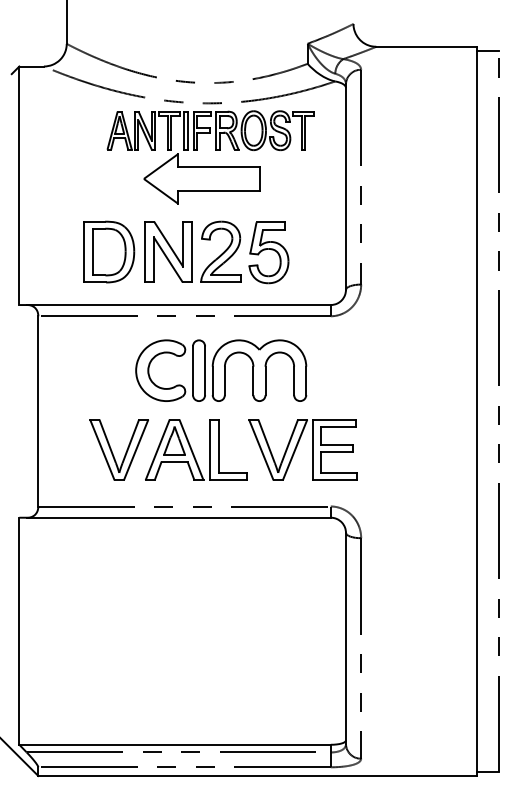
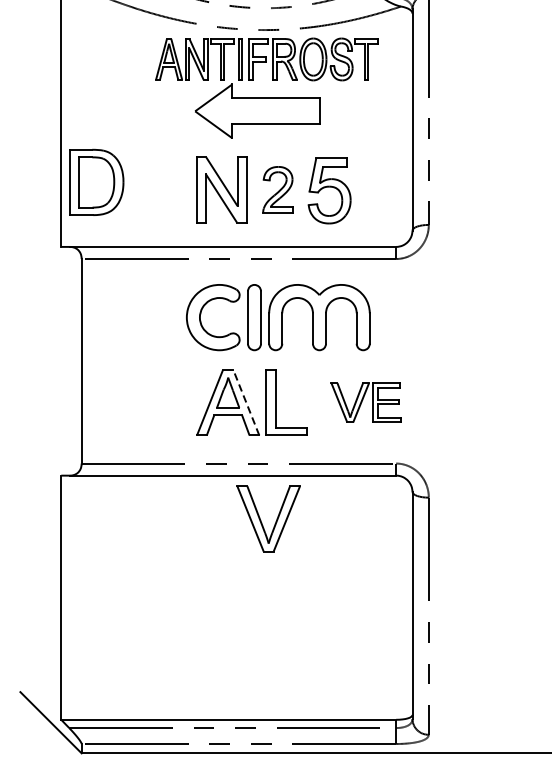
part: (109, 251) -> (96, 181), moved
part: (220, 251) -> (277, 189), size x0.7
part: (302, 449) -> (365, 402), size x0.6
part: (112, 450) -> (261, 519), moved
line: (191, 450) -> (246, 403), solid -> dashed

